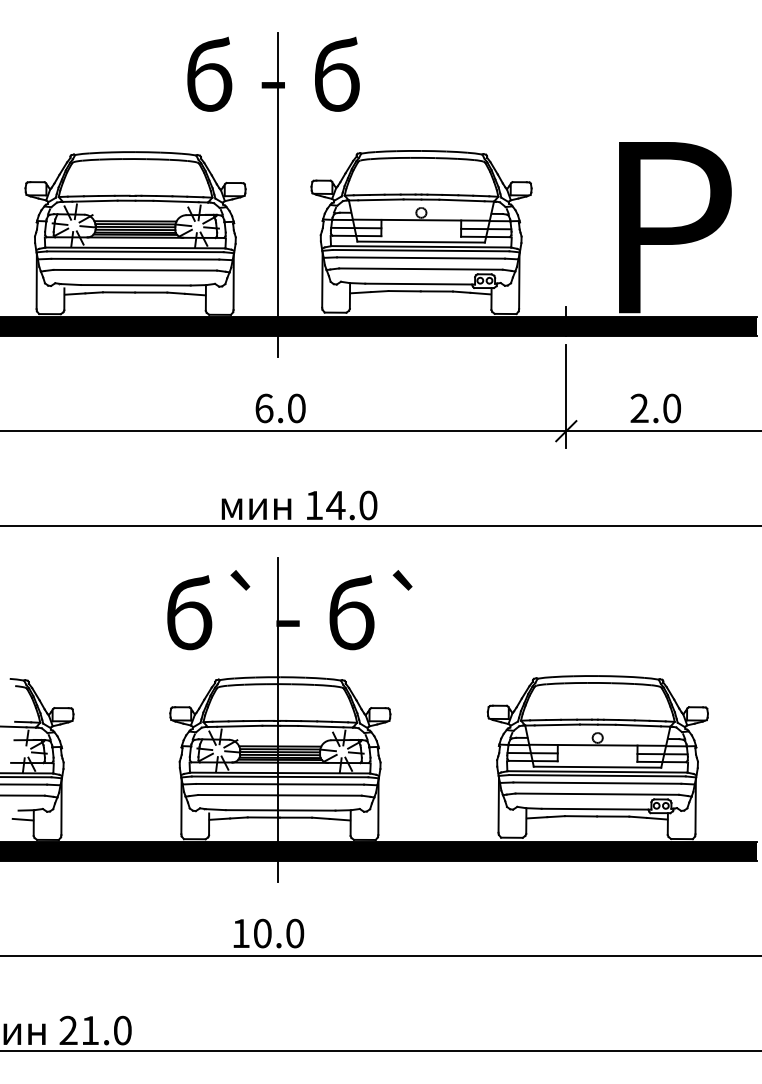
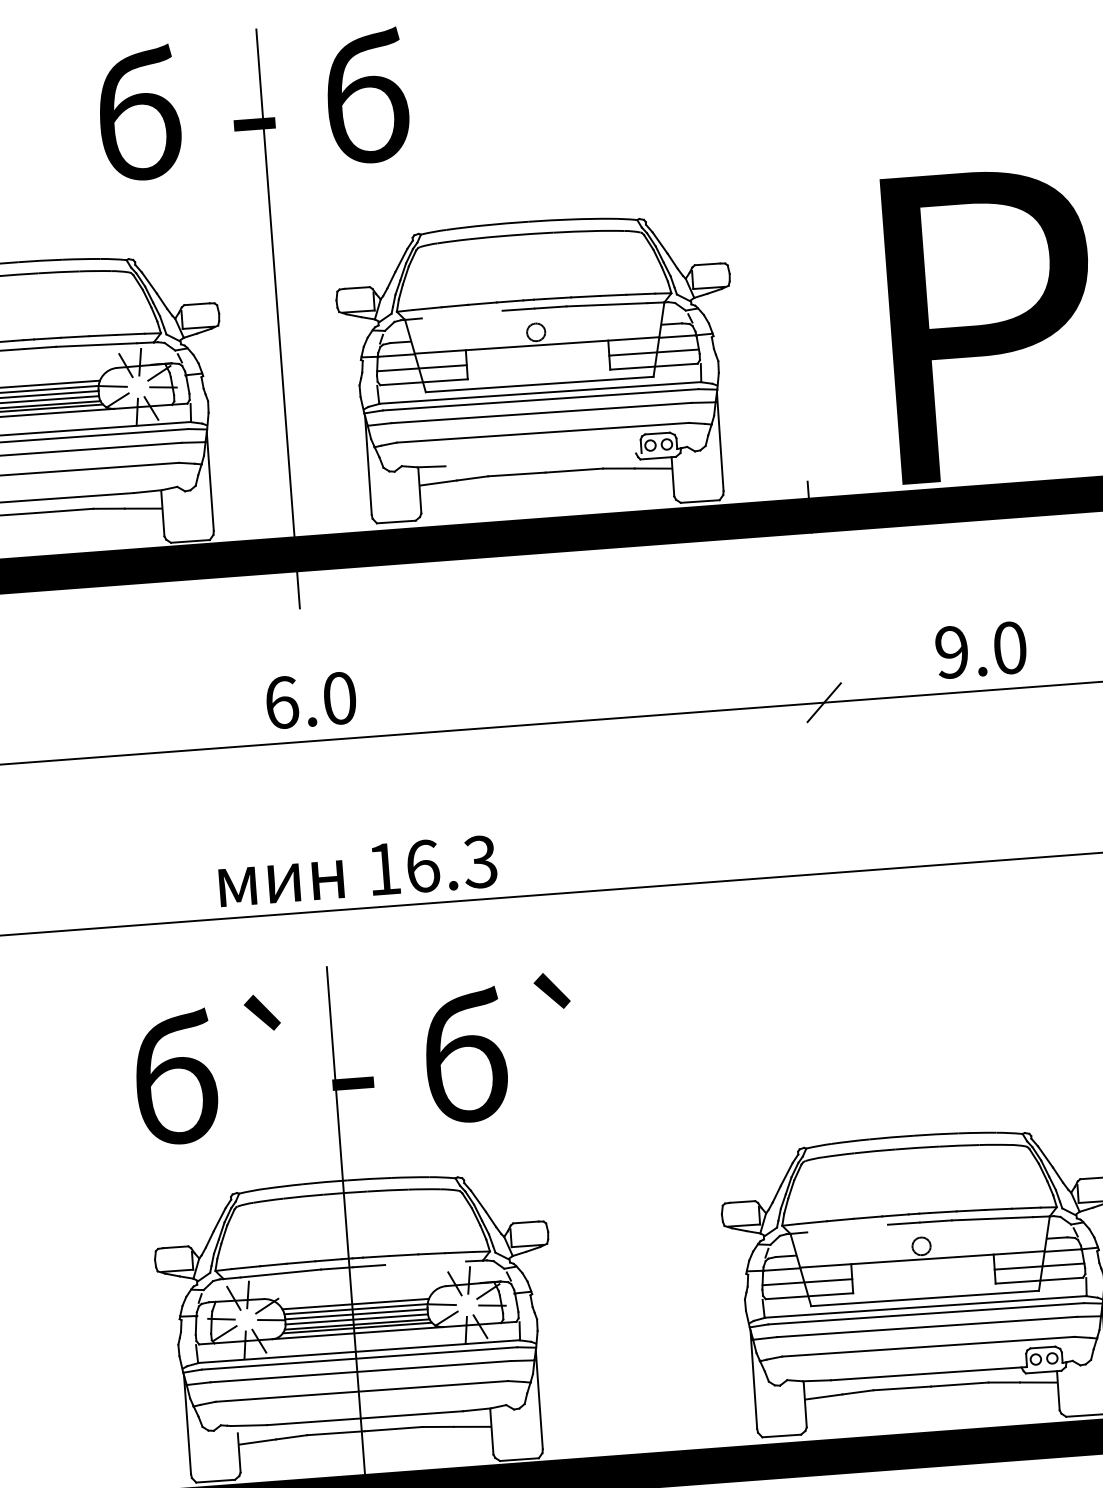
line: (380, 199) -> (461, 313), removed
line: (420, 283) -> (544, 458), removed
line: (566, 395) -> (819, 638), removed
text: (639, 408) -> (951, 652), 2.0 -> 9.0
text: (351, 505) -> (450, 864), 14.0 -> 16.3
line: (556, 724) -> (846, 1227), removed
line: (320, 726) -> (424, 1263), removed

